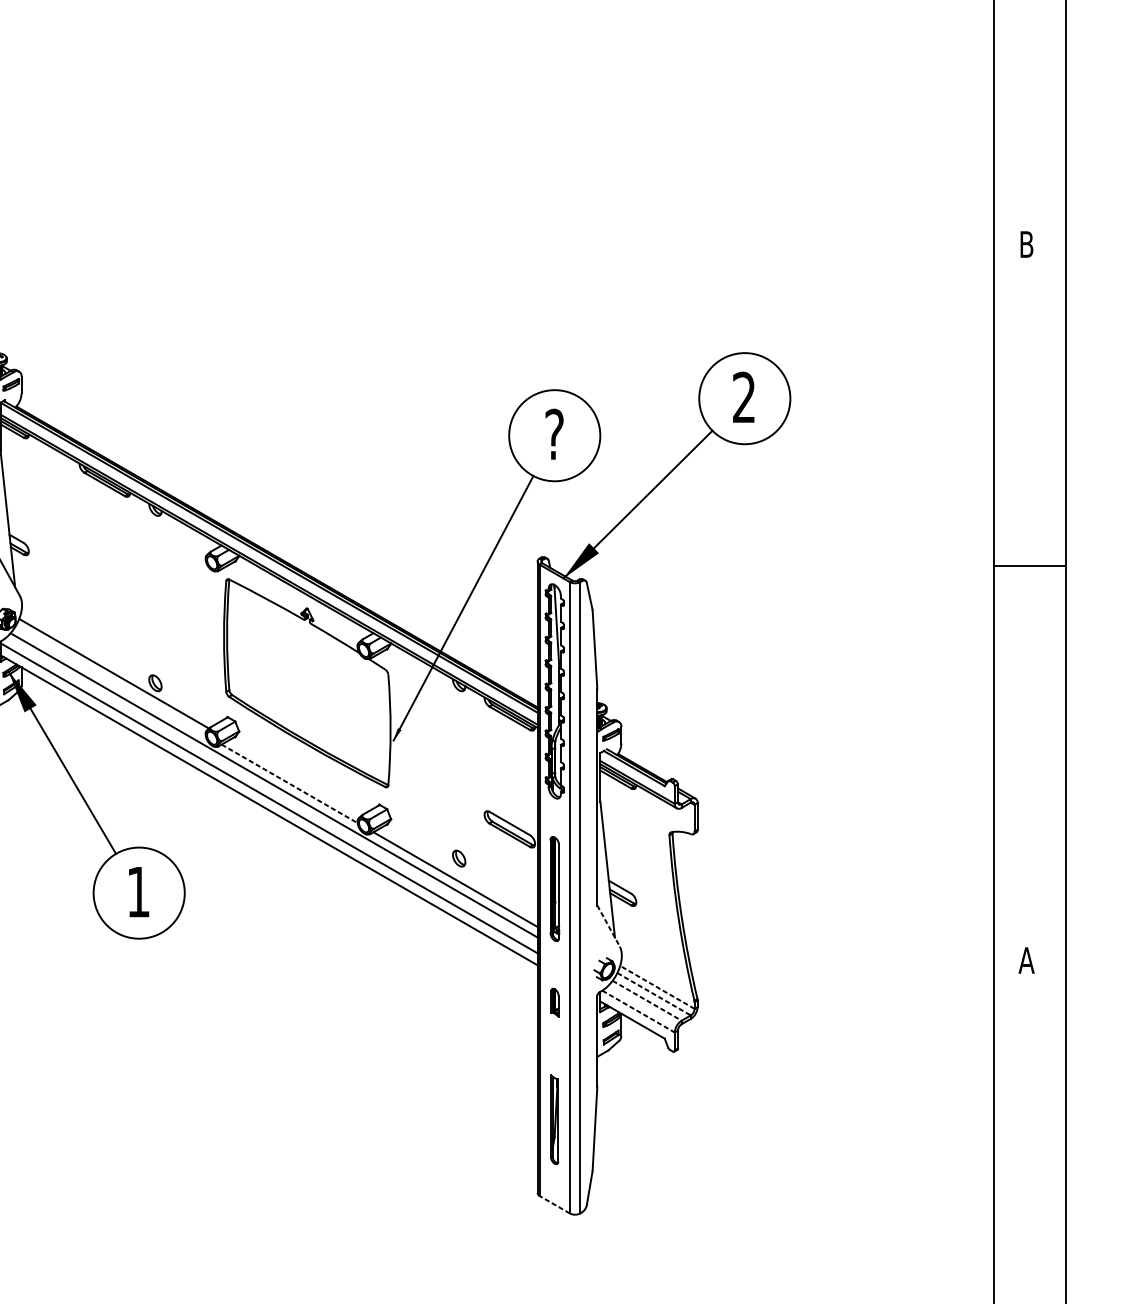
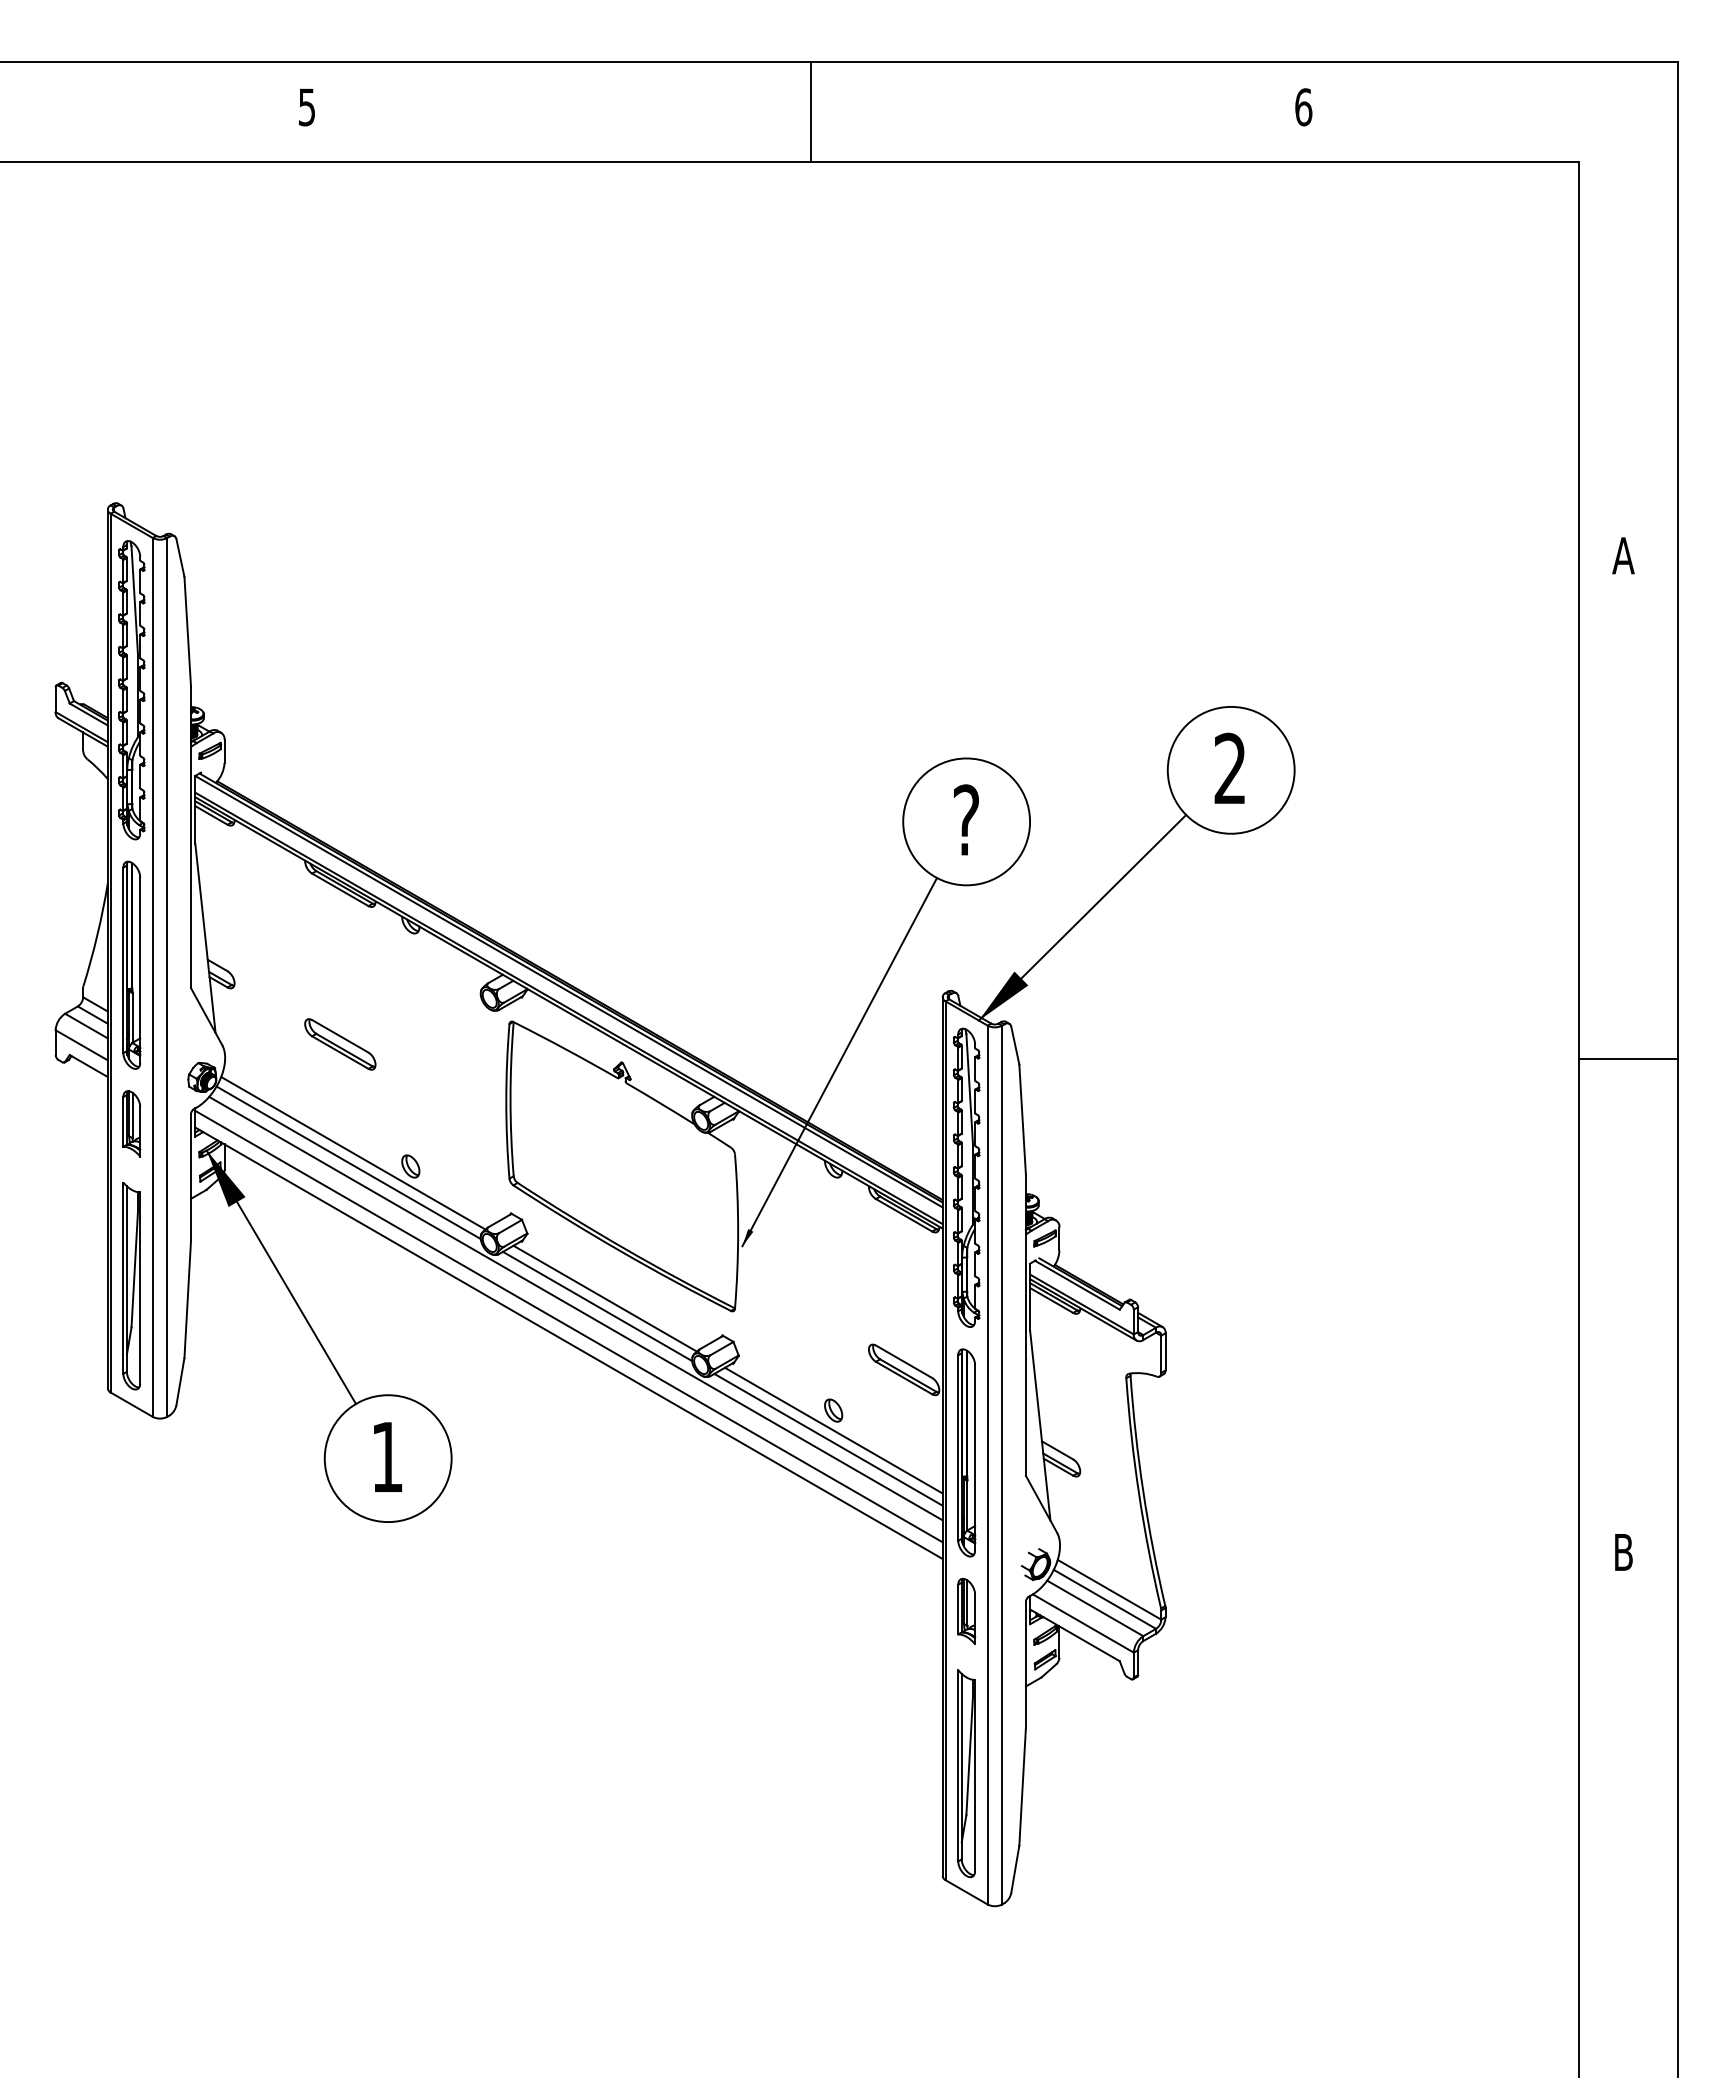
text: (1026, 244) -> (1623, 555), B -> A
line: (1030, 565) -> (1628, 1058), moved
part: (104, 595) -> (340, 1044), added
line: (110, 680) -> (348, 1162), added
line: (294, 778) -> (604, 1298), added
line: (290, 783) -> (598, 1306), dashed -> solid
line: (459, 872) -> (833, 1430), added
part: (554, 888) -> (966, 1452), size x1.43
line: (608, 926) -> (1041, 1504), dashed -> solid
text: (1026, 960) -> (1623, 1552), A -> B
line: (657, 987) -> (1109, 1589), dashed -> solid
line: (653, 994) -> (1104, 1599), dashed -> solid
line: (647, 1000) -> (1095, 1608), dashed -> solid
part: (554, 1002) -> (966, 1610), size x1.67
line: (638, 1011) -> (1083, 1623), dashed -> solid
part: (554, 1119) -> (966, 1773), size x1.67
line: (554, 1204) -> (966, 1892), dashed -> solid

